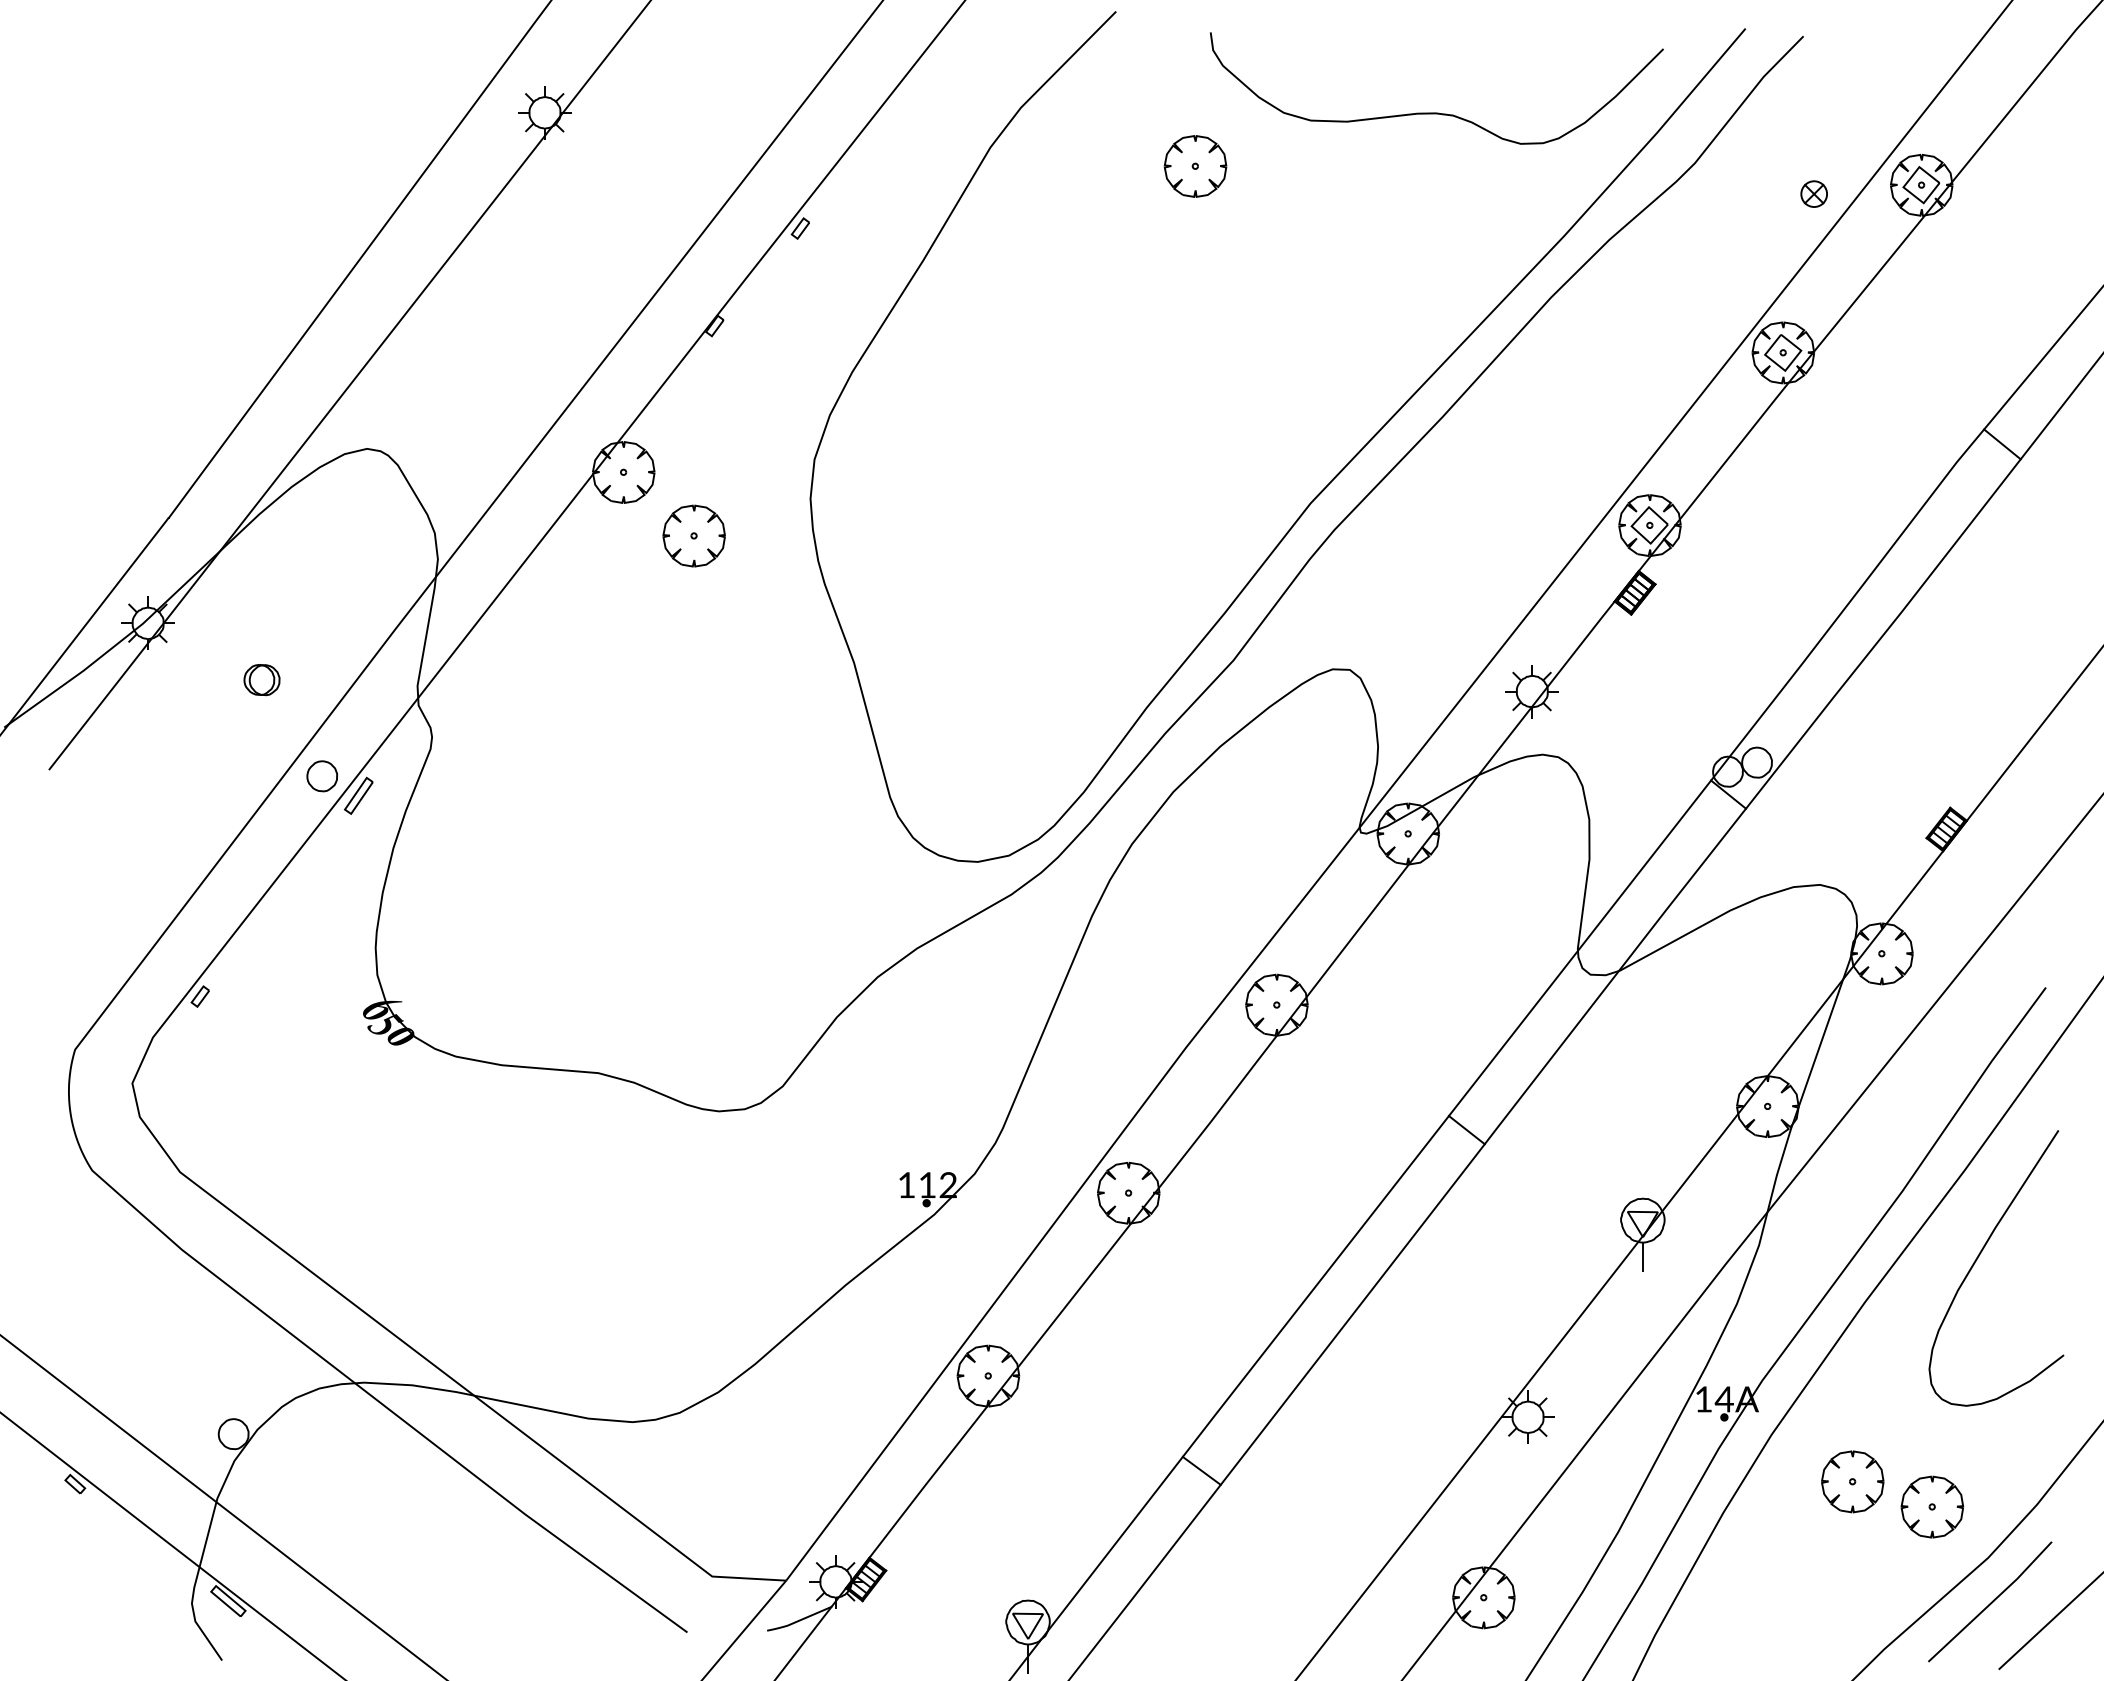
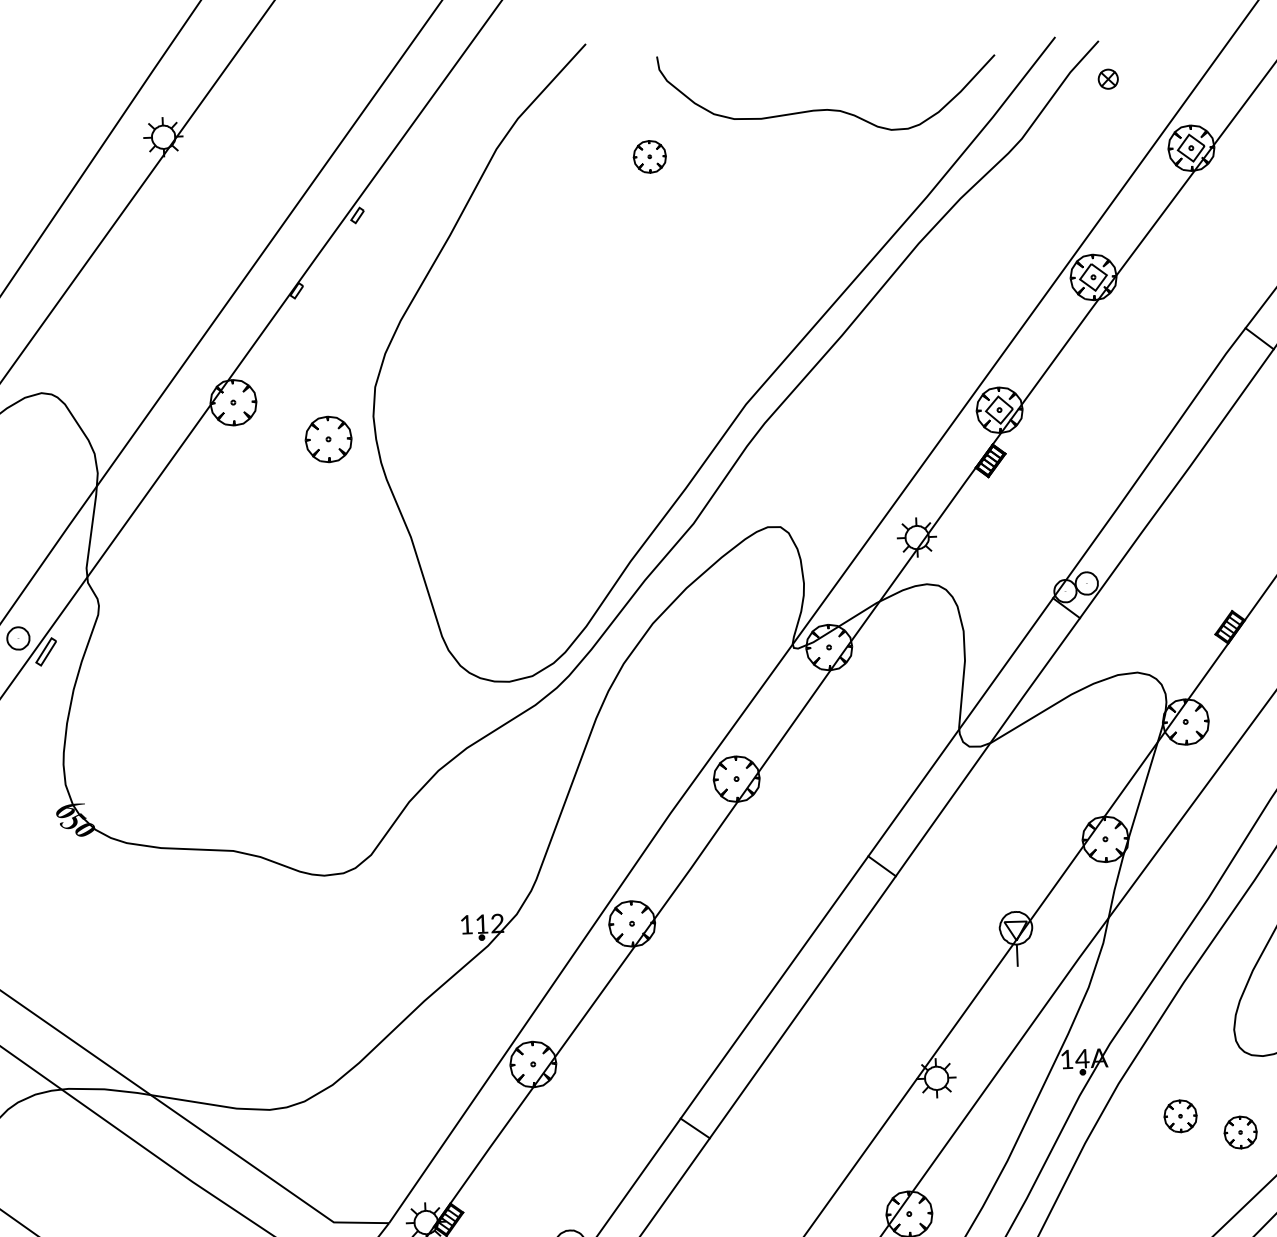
part: (1195, 166) -> (649, 156), size x0.7
part: (1813, 193) -> (1107, 78), moved
part: (693, 535) -> (328, 439), moved
part: (1852, 1481) -> (1180, 1116), size x0.7
part: (1932, 1506) -> (1240, 1132), size x0.7

